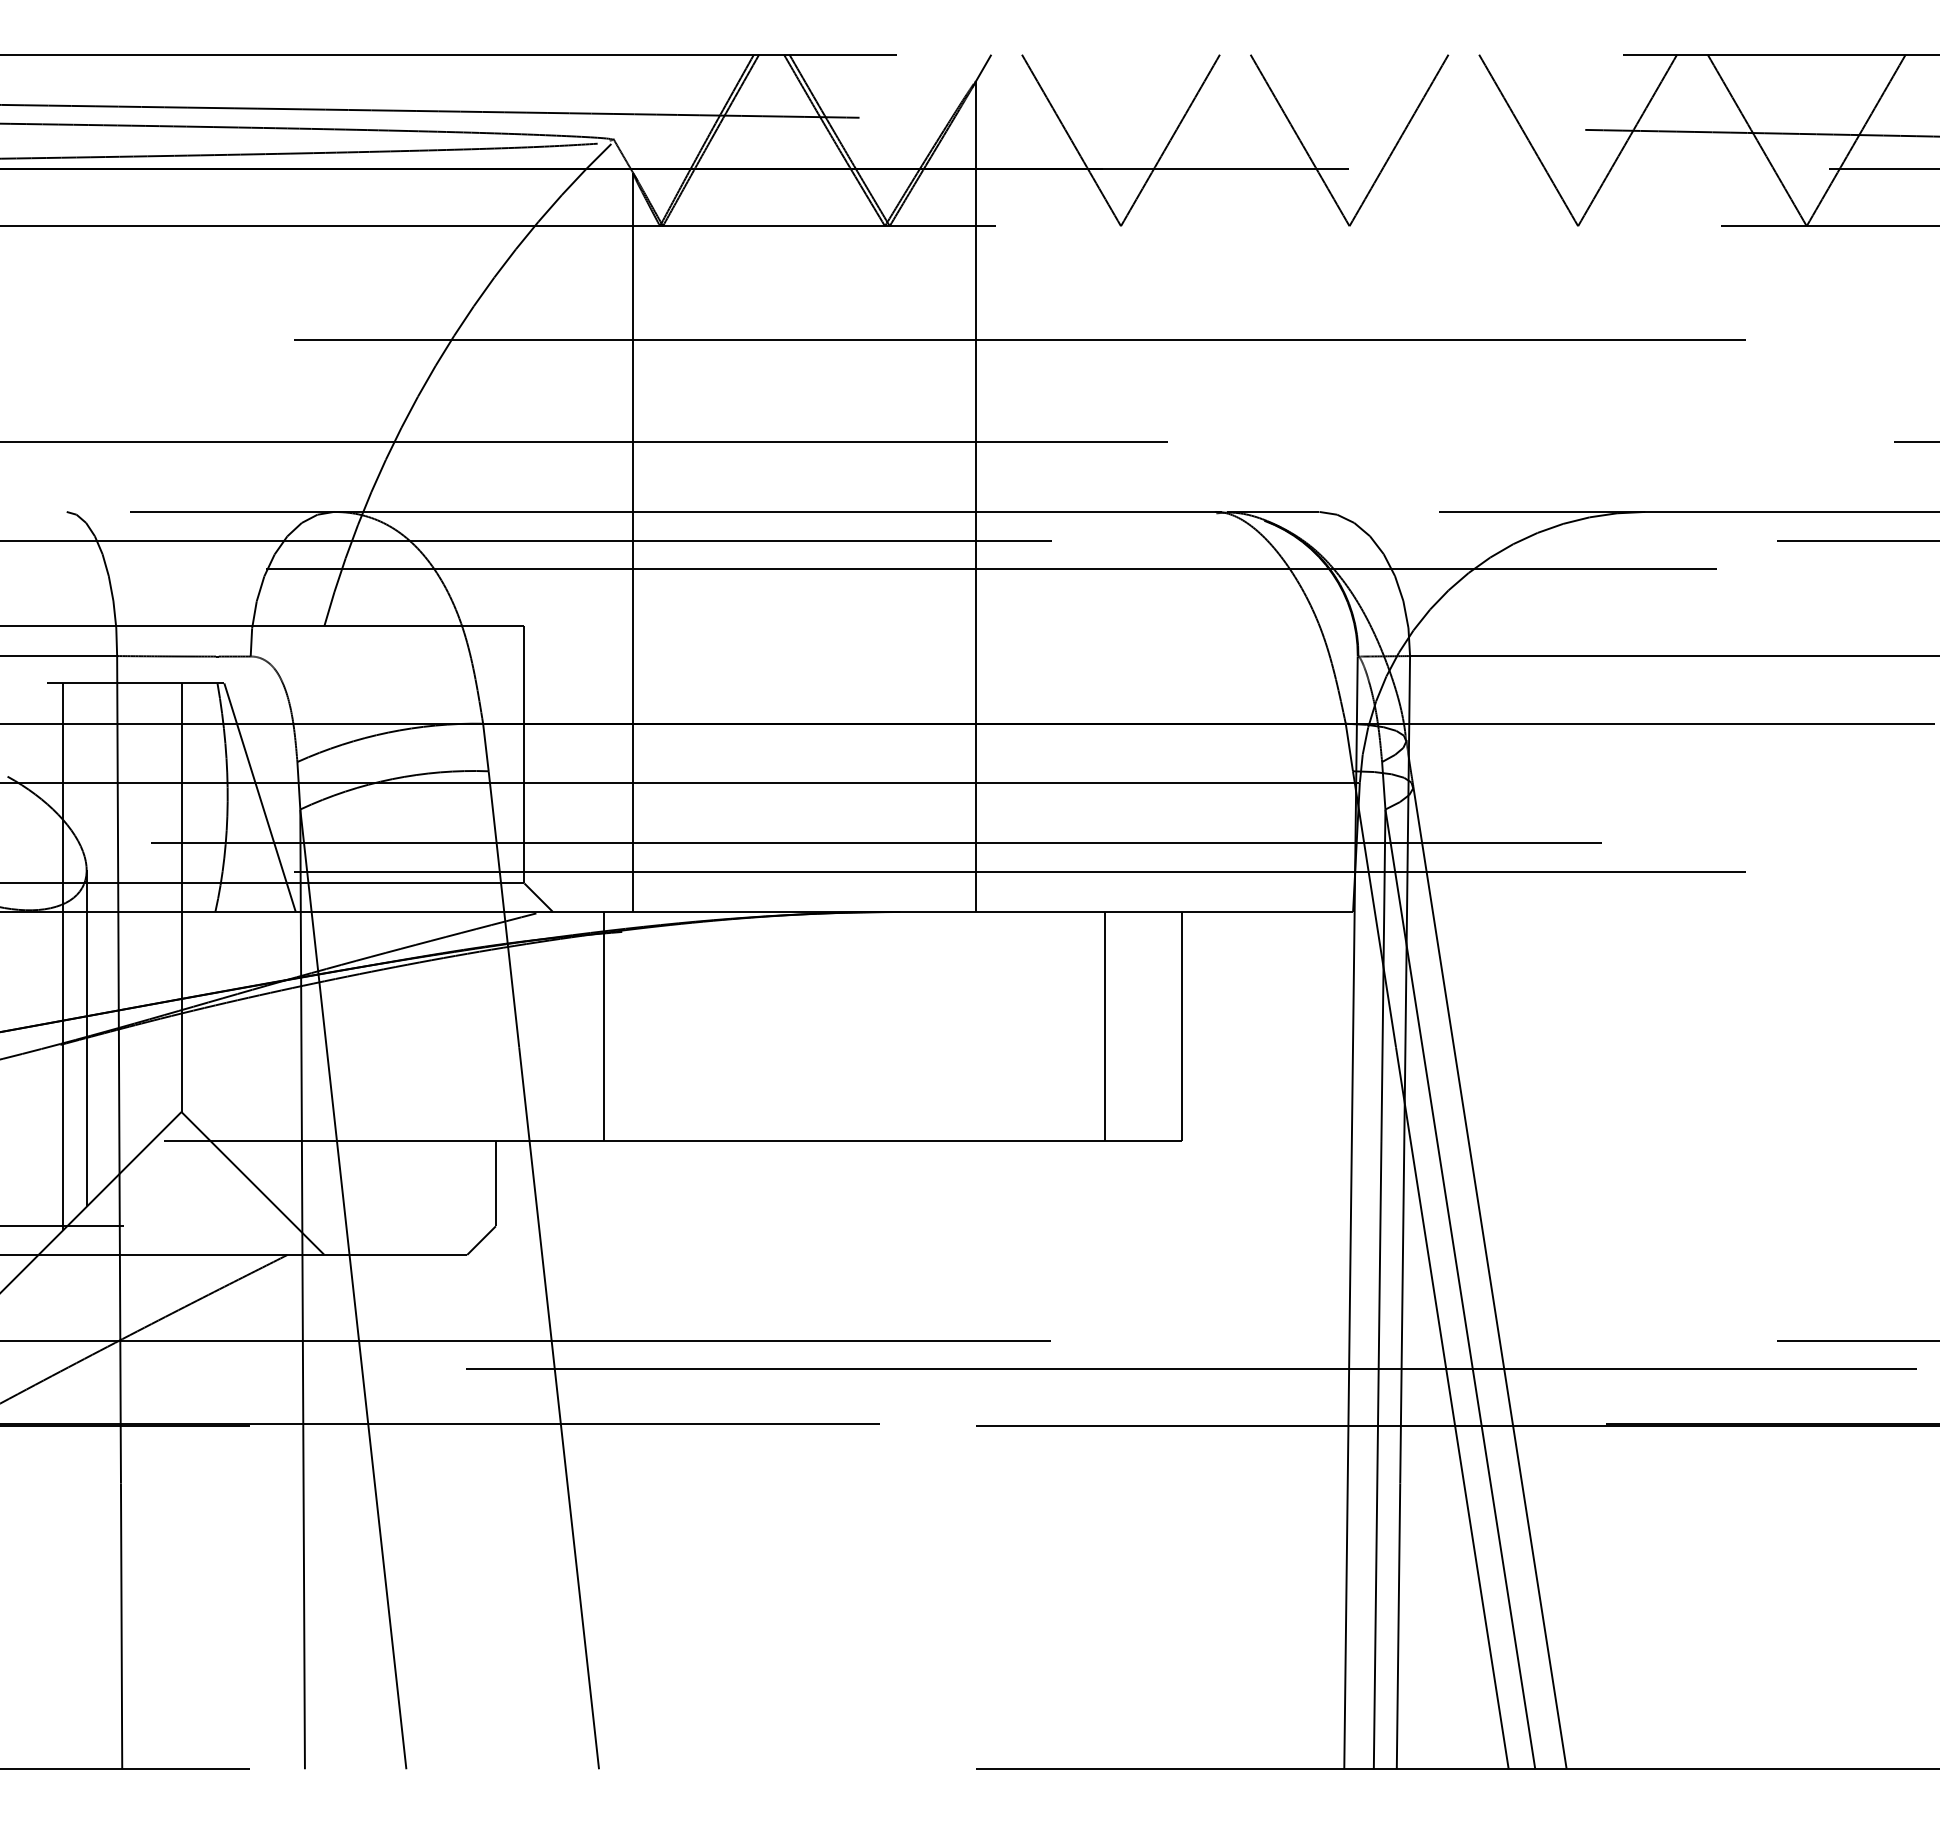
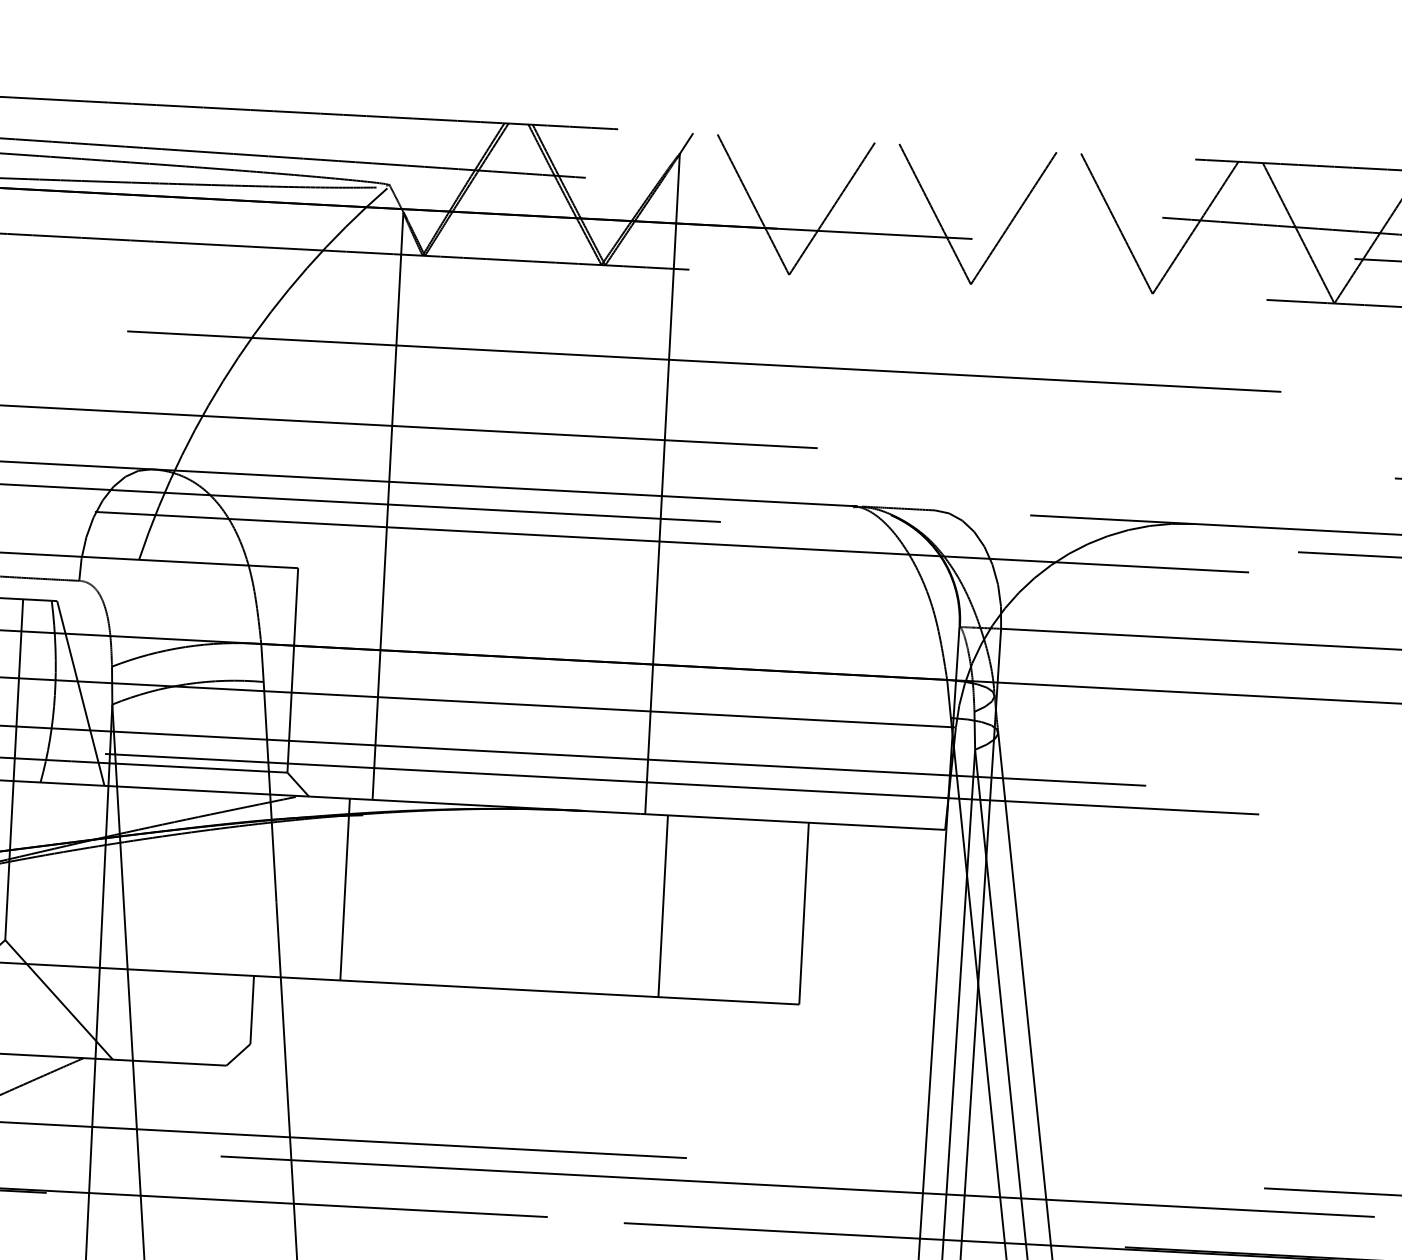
line: (1105, 1026) -> (663, 906), moved

